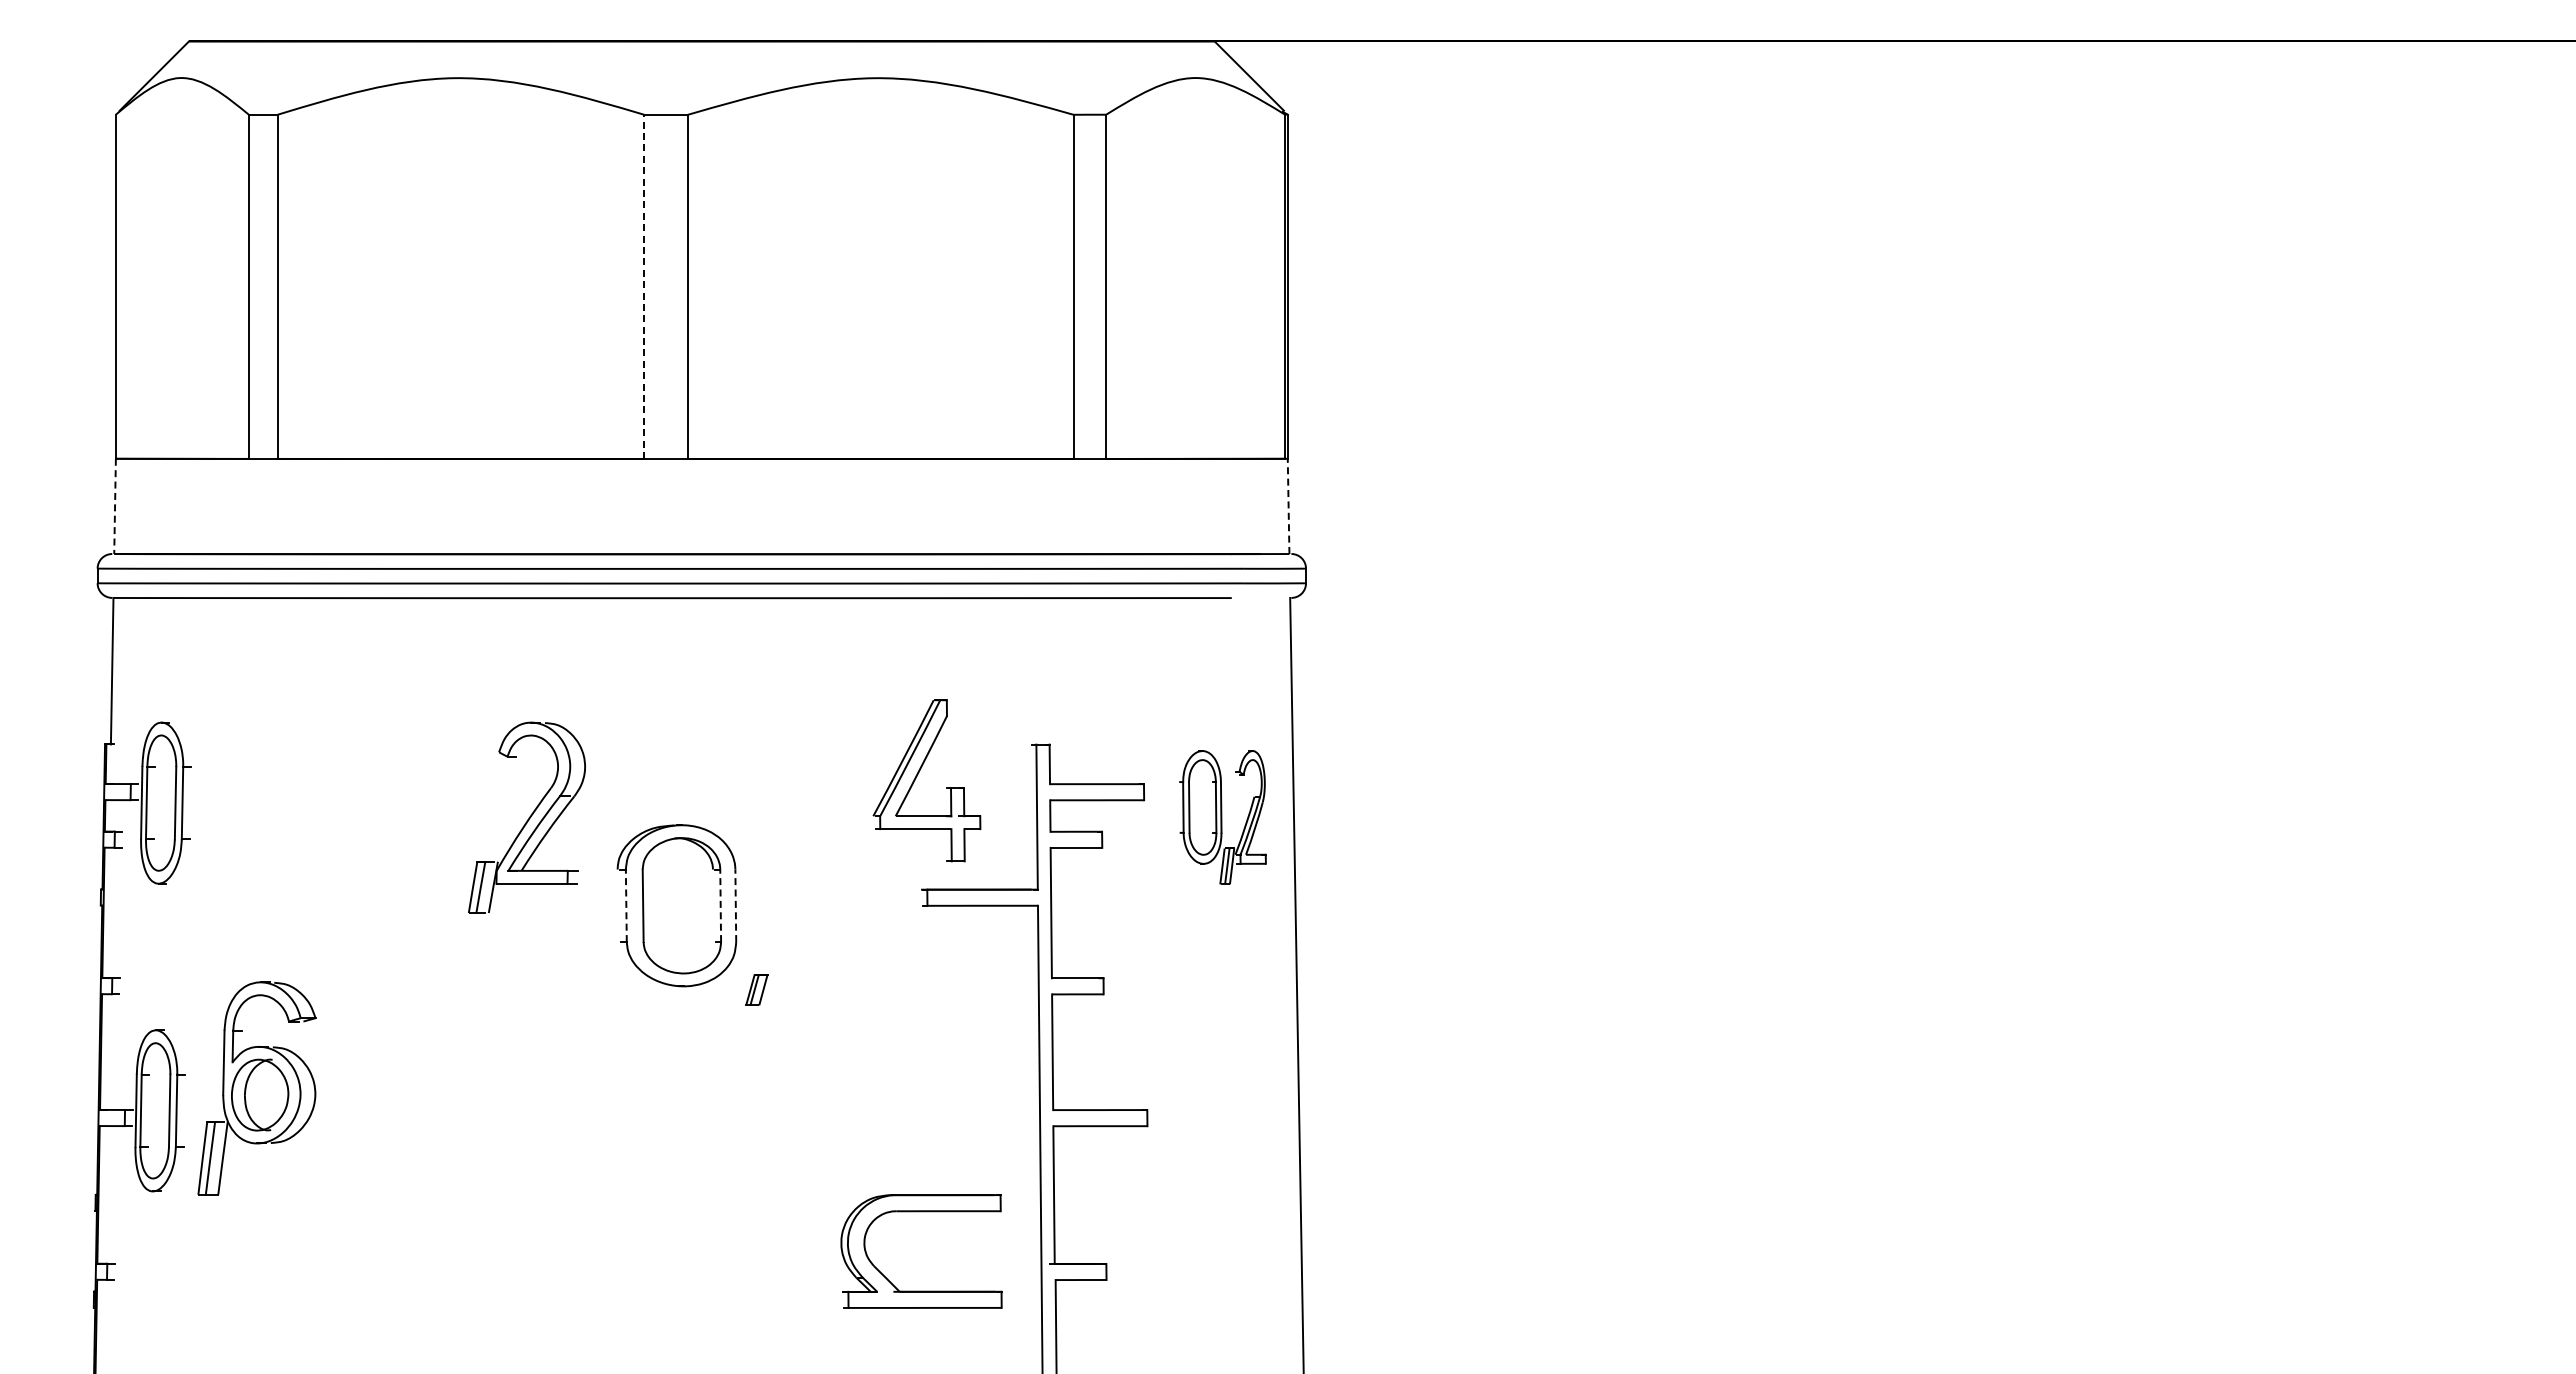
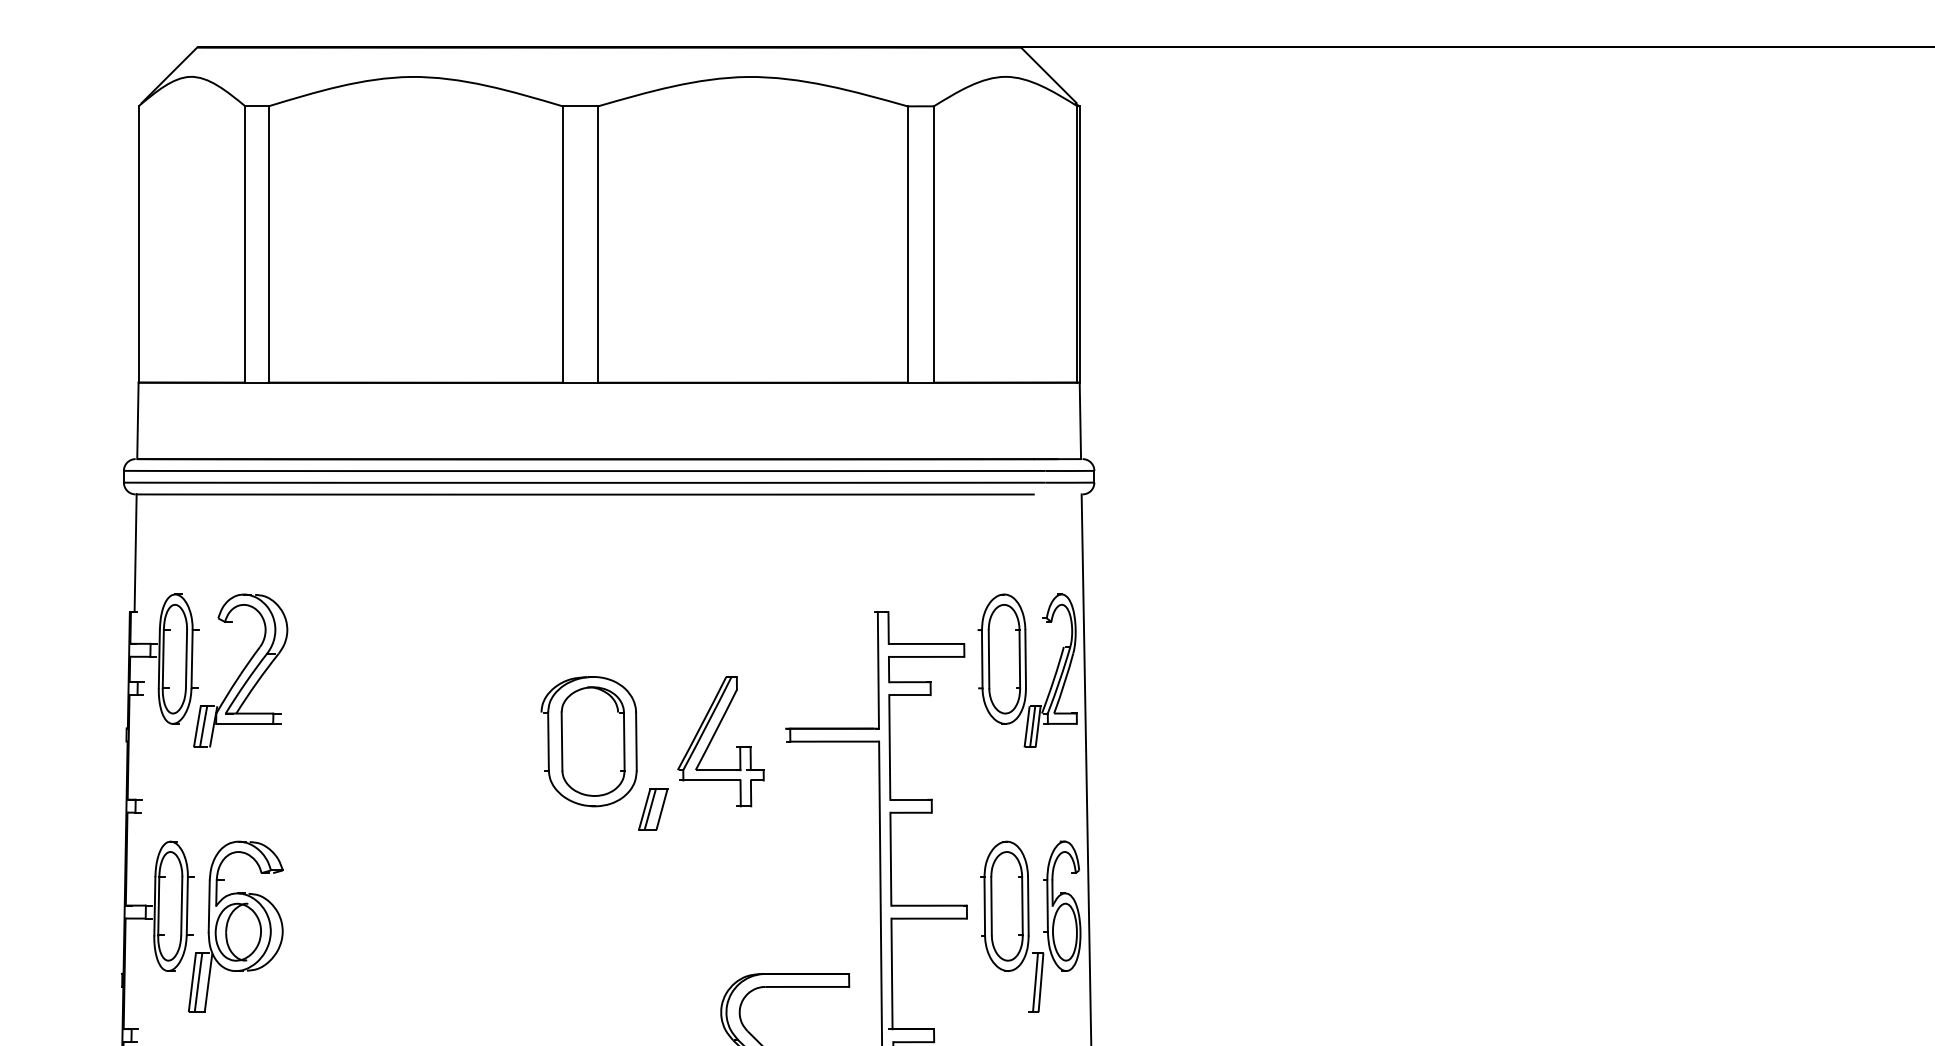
line: (644, 286) -> (563, 244), dashed -> solid
line: (115, 506) -> (138, 420), dashed -> solid
line: (1288, 506) -> (1080, 420), dashed -> solid
part: (917, 776) -> (713, 738), moved
part: (526, 817) -> (240, 670), moved
part: (1222, 817) -> (1027, 670), size x1.43
line: (626, 905) -> (548, 741), dashed -> solid
line: (720, 905) -> (624, 741), dashed -> solid
line: (735, 905) -> (636, 741), dashed -> solid
part: (756, 989) -> (653, 808), size x1.67
part: (256, 1088) -> (235, 926), moved
part: (1226, 1136) -> (1030, 926), added

